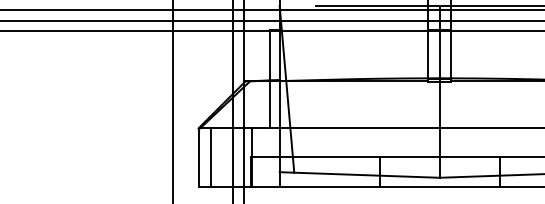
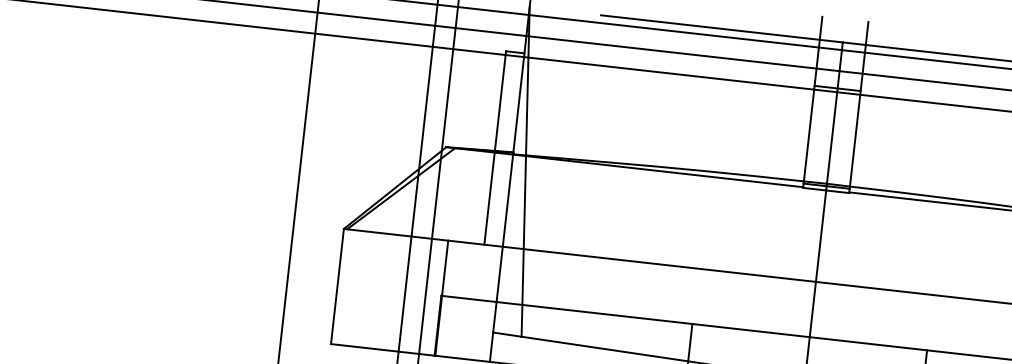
line: (210, 157) -> (360, 288), removed

